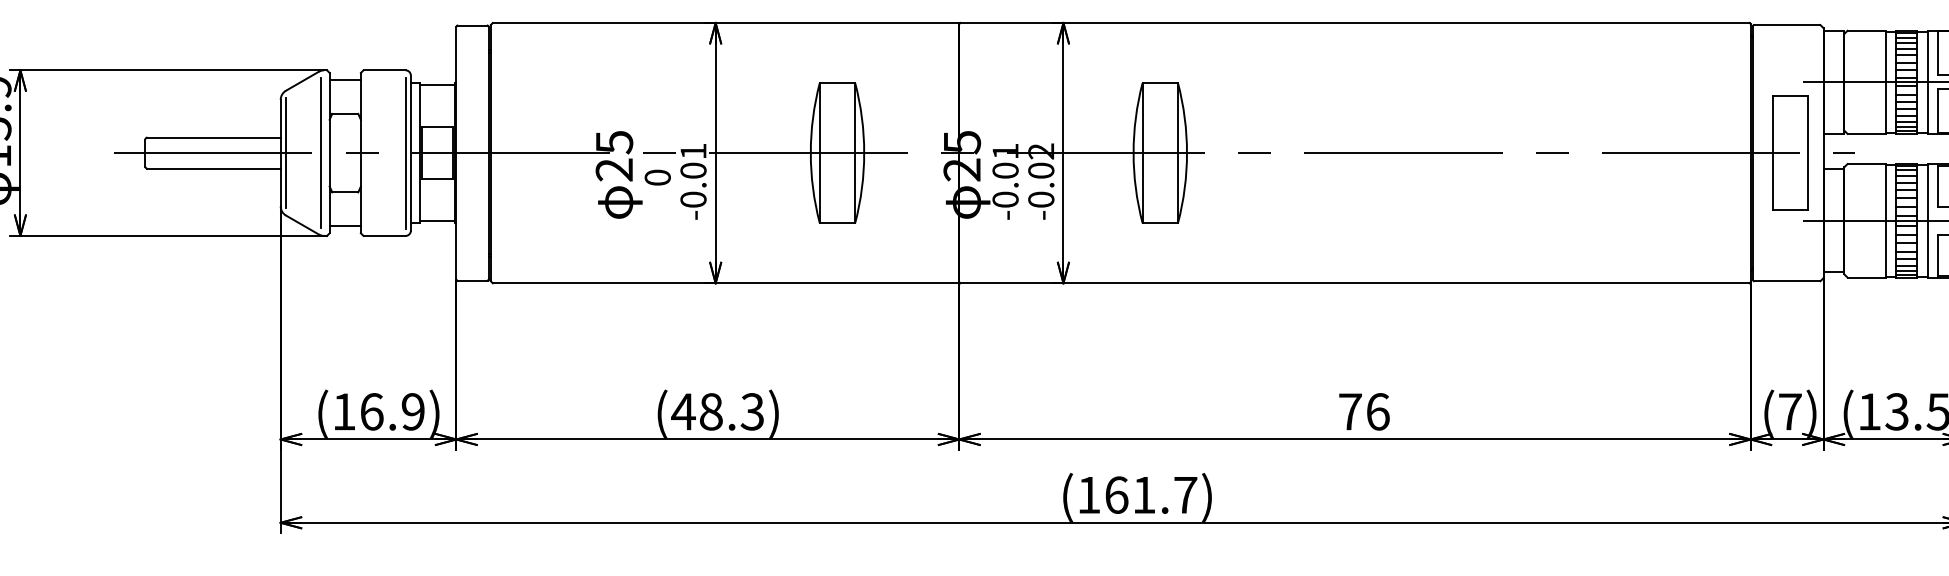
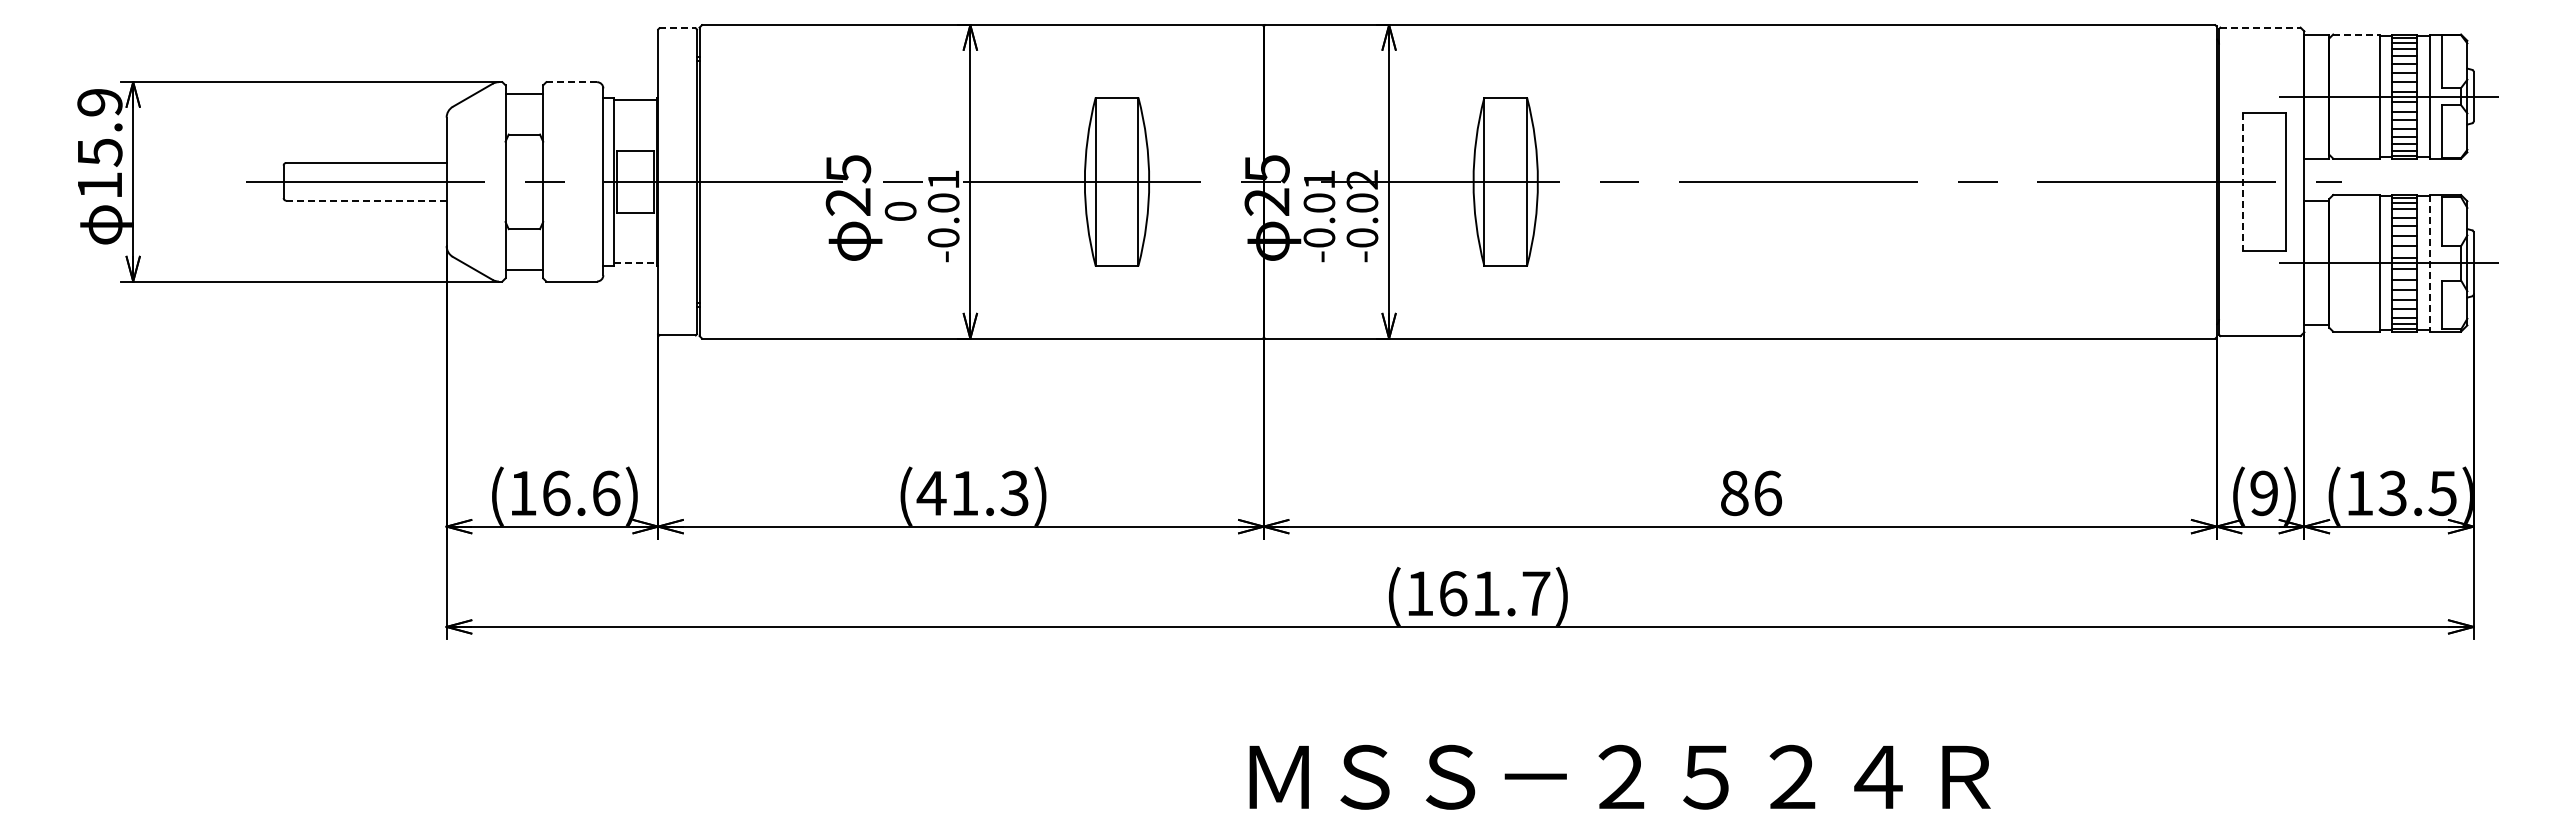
line: (1787, 24) -> (2260, 27), solid -> dashed
line: (473, 25) -> (678, 28), solid -> dashed
line: (1866, 30) -> (2356, 34), solid -> dashed
line: (384, 70) -> (571, 82), solid -> dashed
line: (285, 152) -> (452, 181), removed
line: (321, 152) -> (495, 181), removed
line: (406, 152) -> (597, 181), removed
line: (1772, 153) -> (2242, 182), solid -> dashed
line: (214, 168) -> (366, 200), solid -> dashed
line: (438, 220) -> (636, 263), solid -> dashed
line: (1927, 220) -> (2429, 263), solid -> dashed
text: (413, 411) -> (606, 493), (16.9) -> (16.6)
text: (710, 411) -> (964, 493), (48.3) -> (41.3)
text: (1350, 411) -> (1734, 493), 76 -> 86
text: (1790, 411) -> (2264, 493), (7) -> (9)

